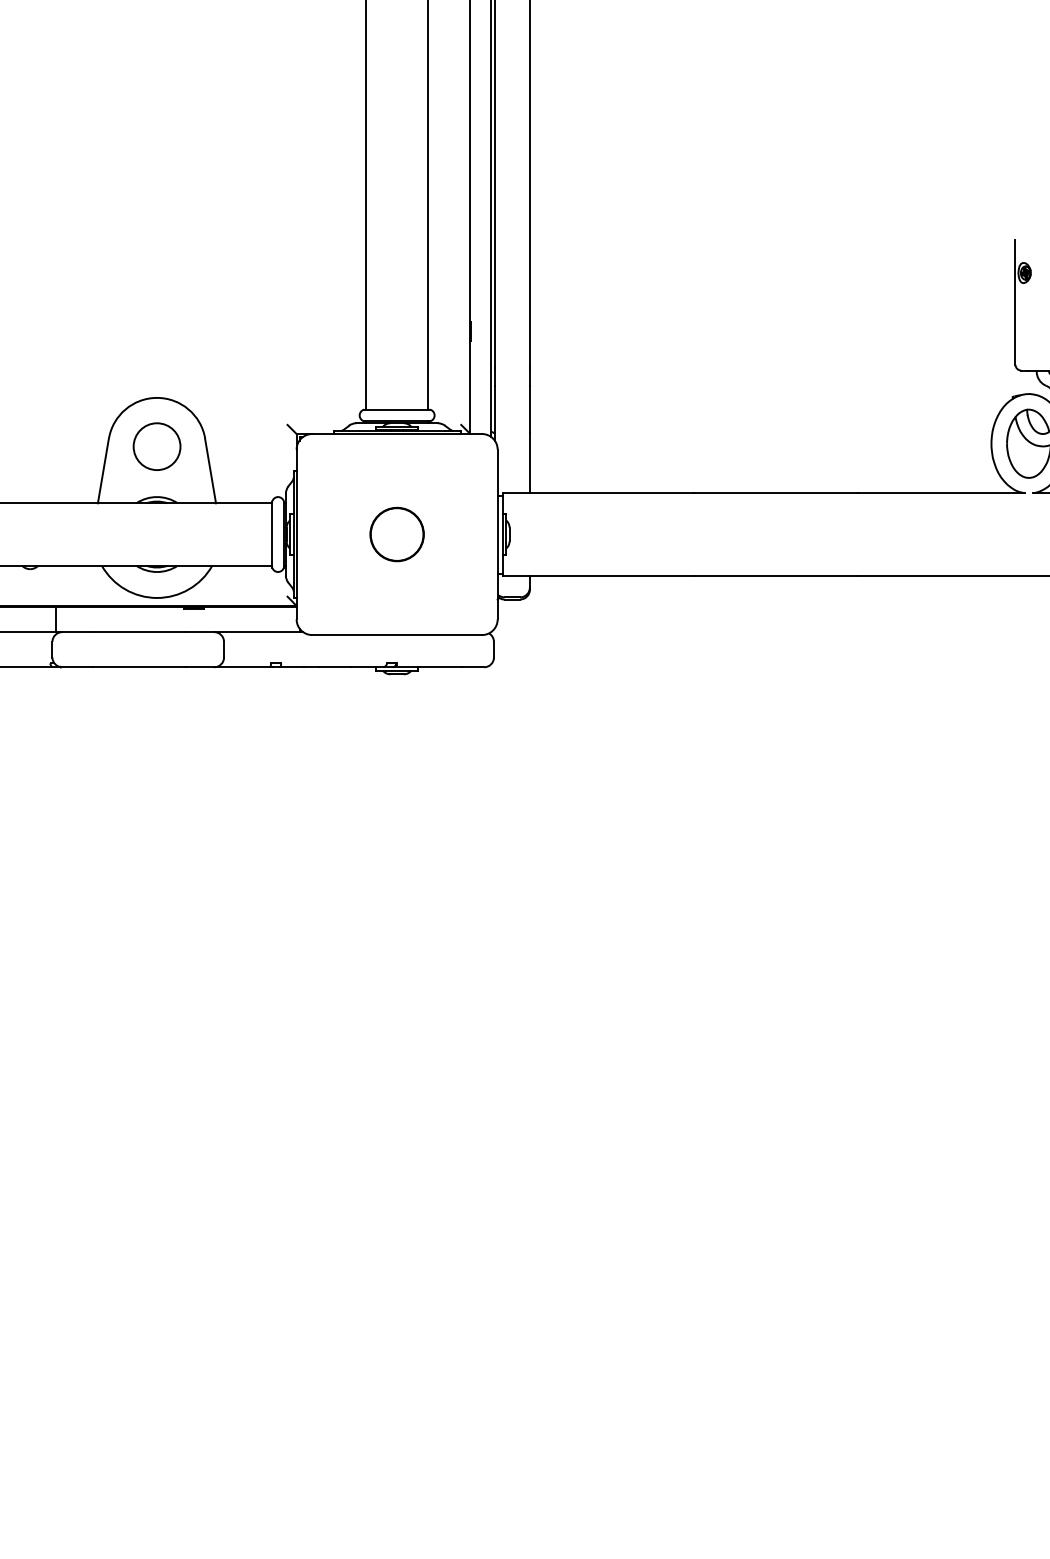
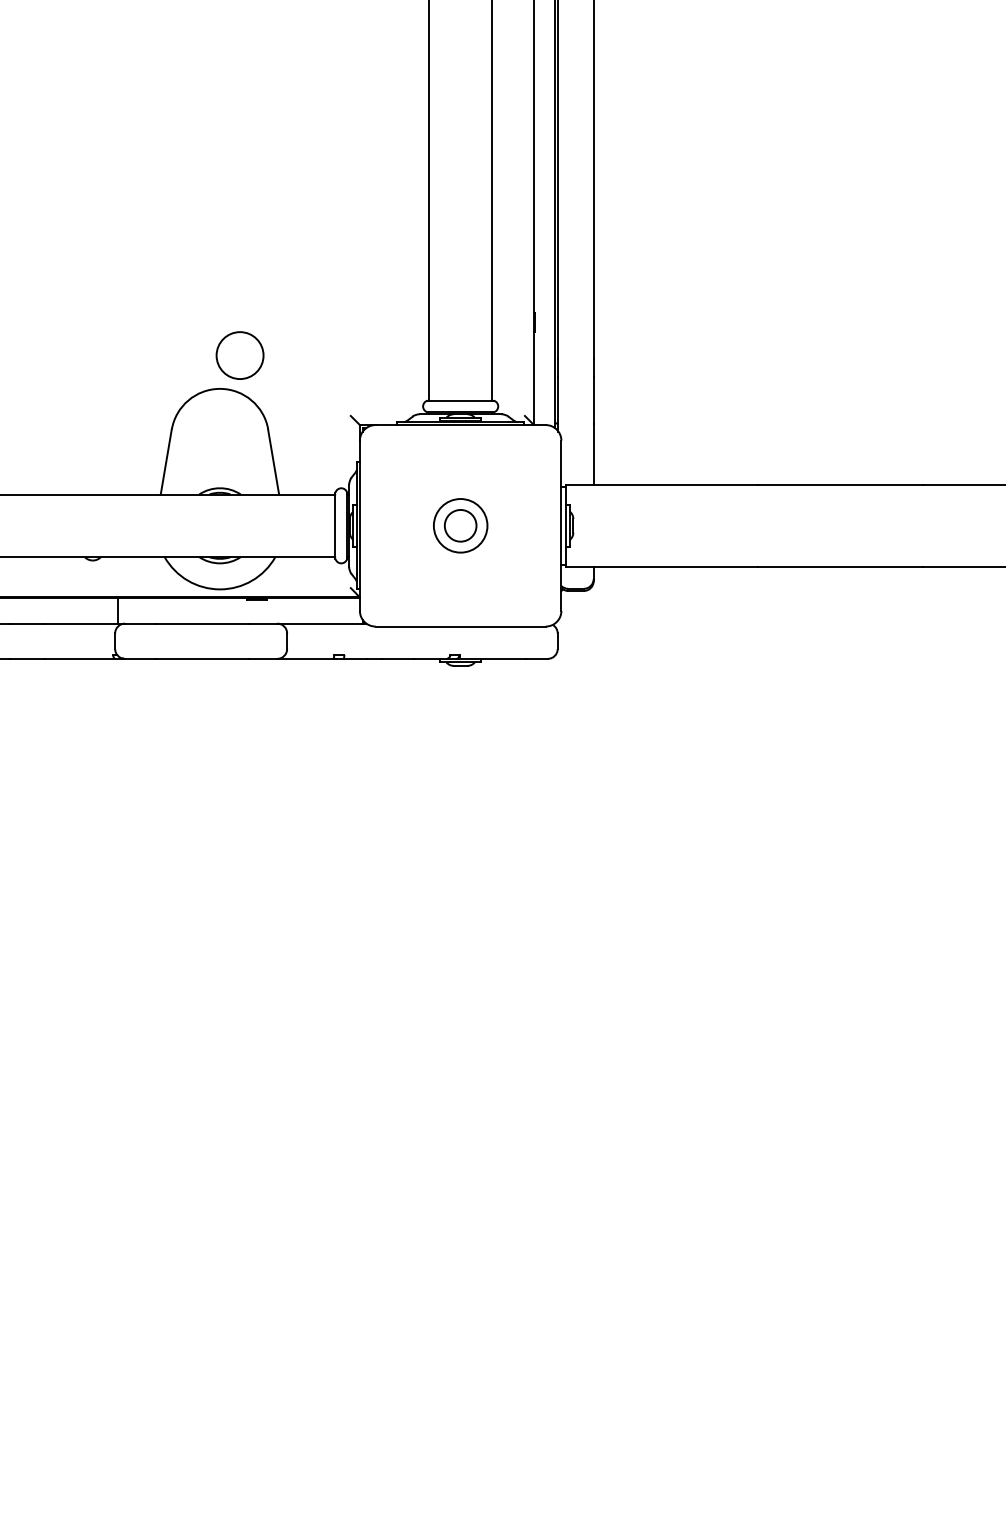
circle: (156, 446) -> (239, 355), moved
circle: (396, 534) -> (460, 525), size x0.6

